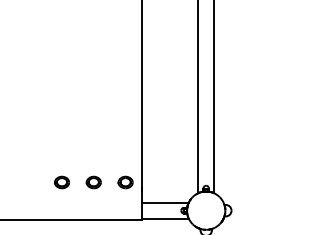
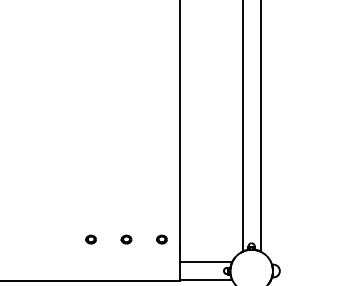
part: (61, 182) -> (90, 239), size x0.62
part: (93, 182) -> (126, 239), size x0.62
part: (125, 182) -> (161, 239), size x0.62

